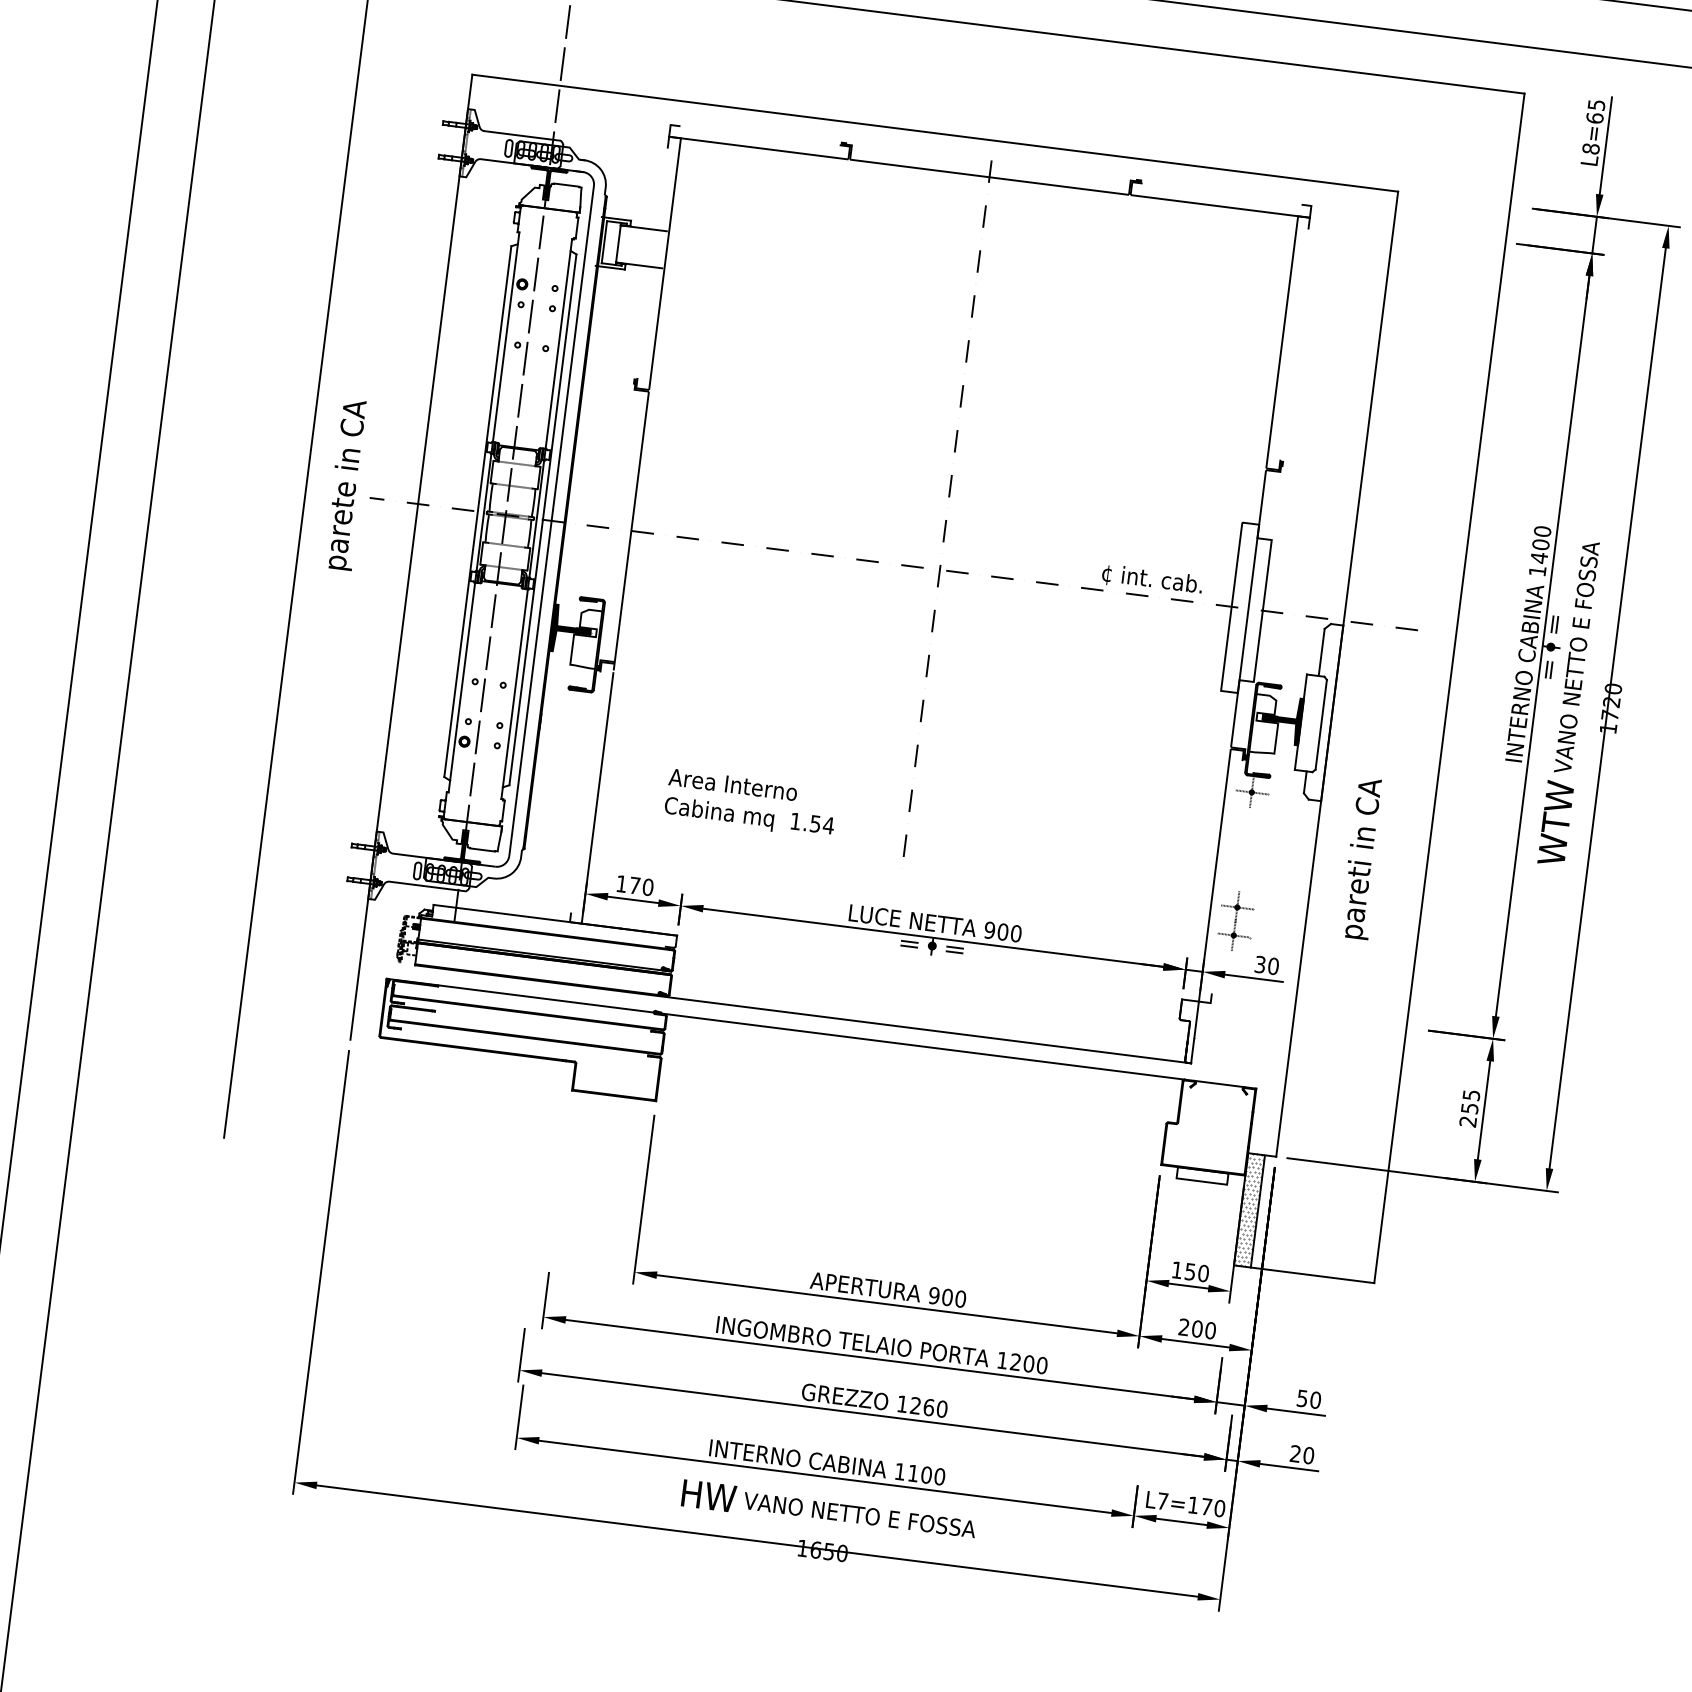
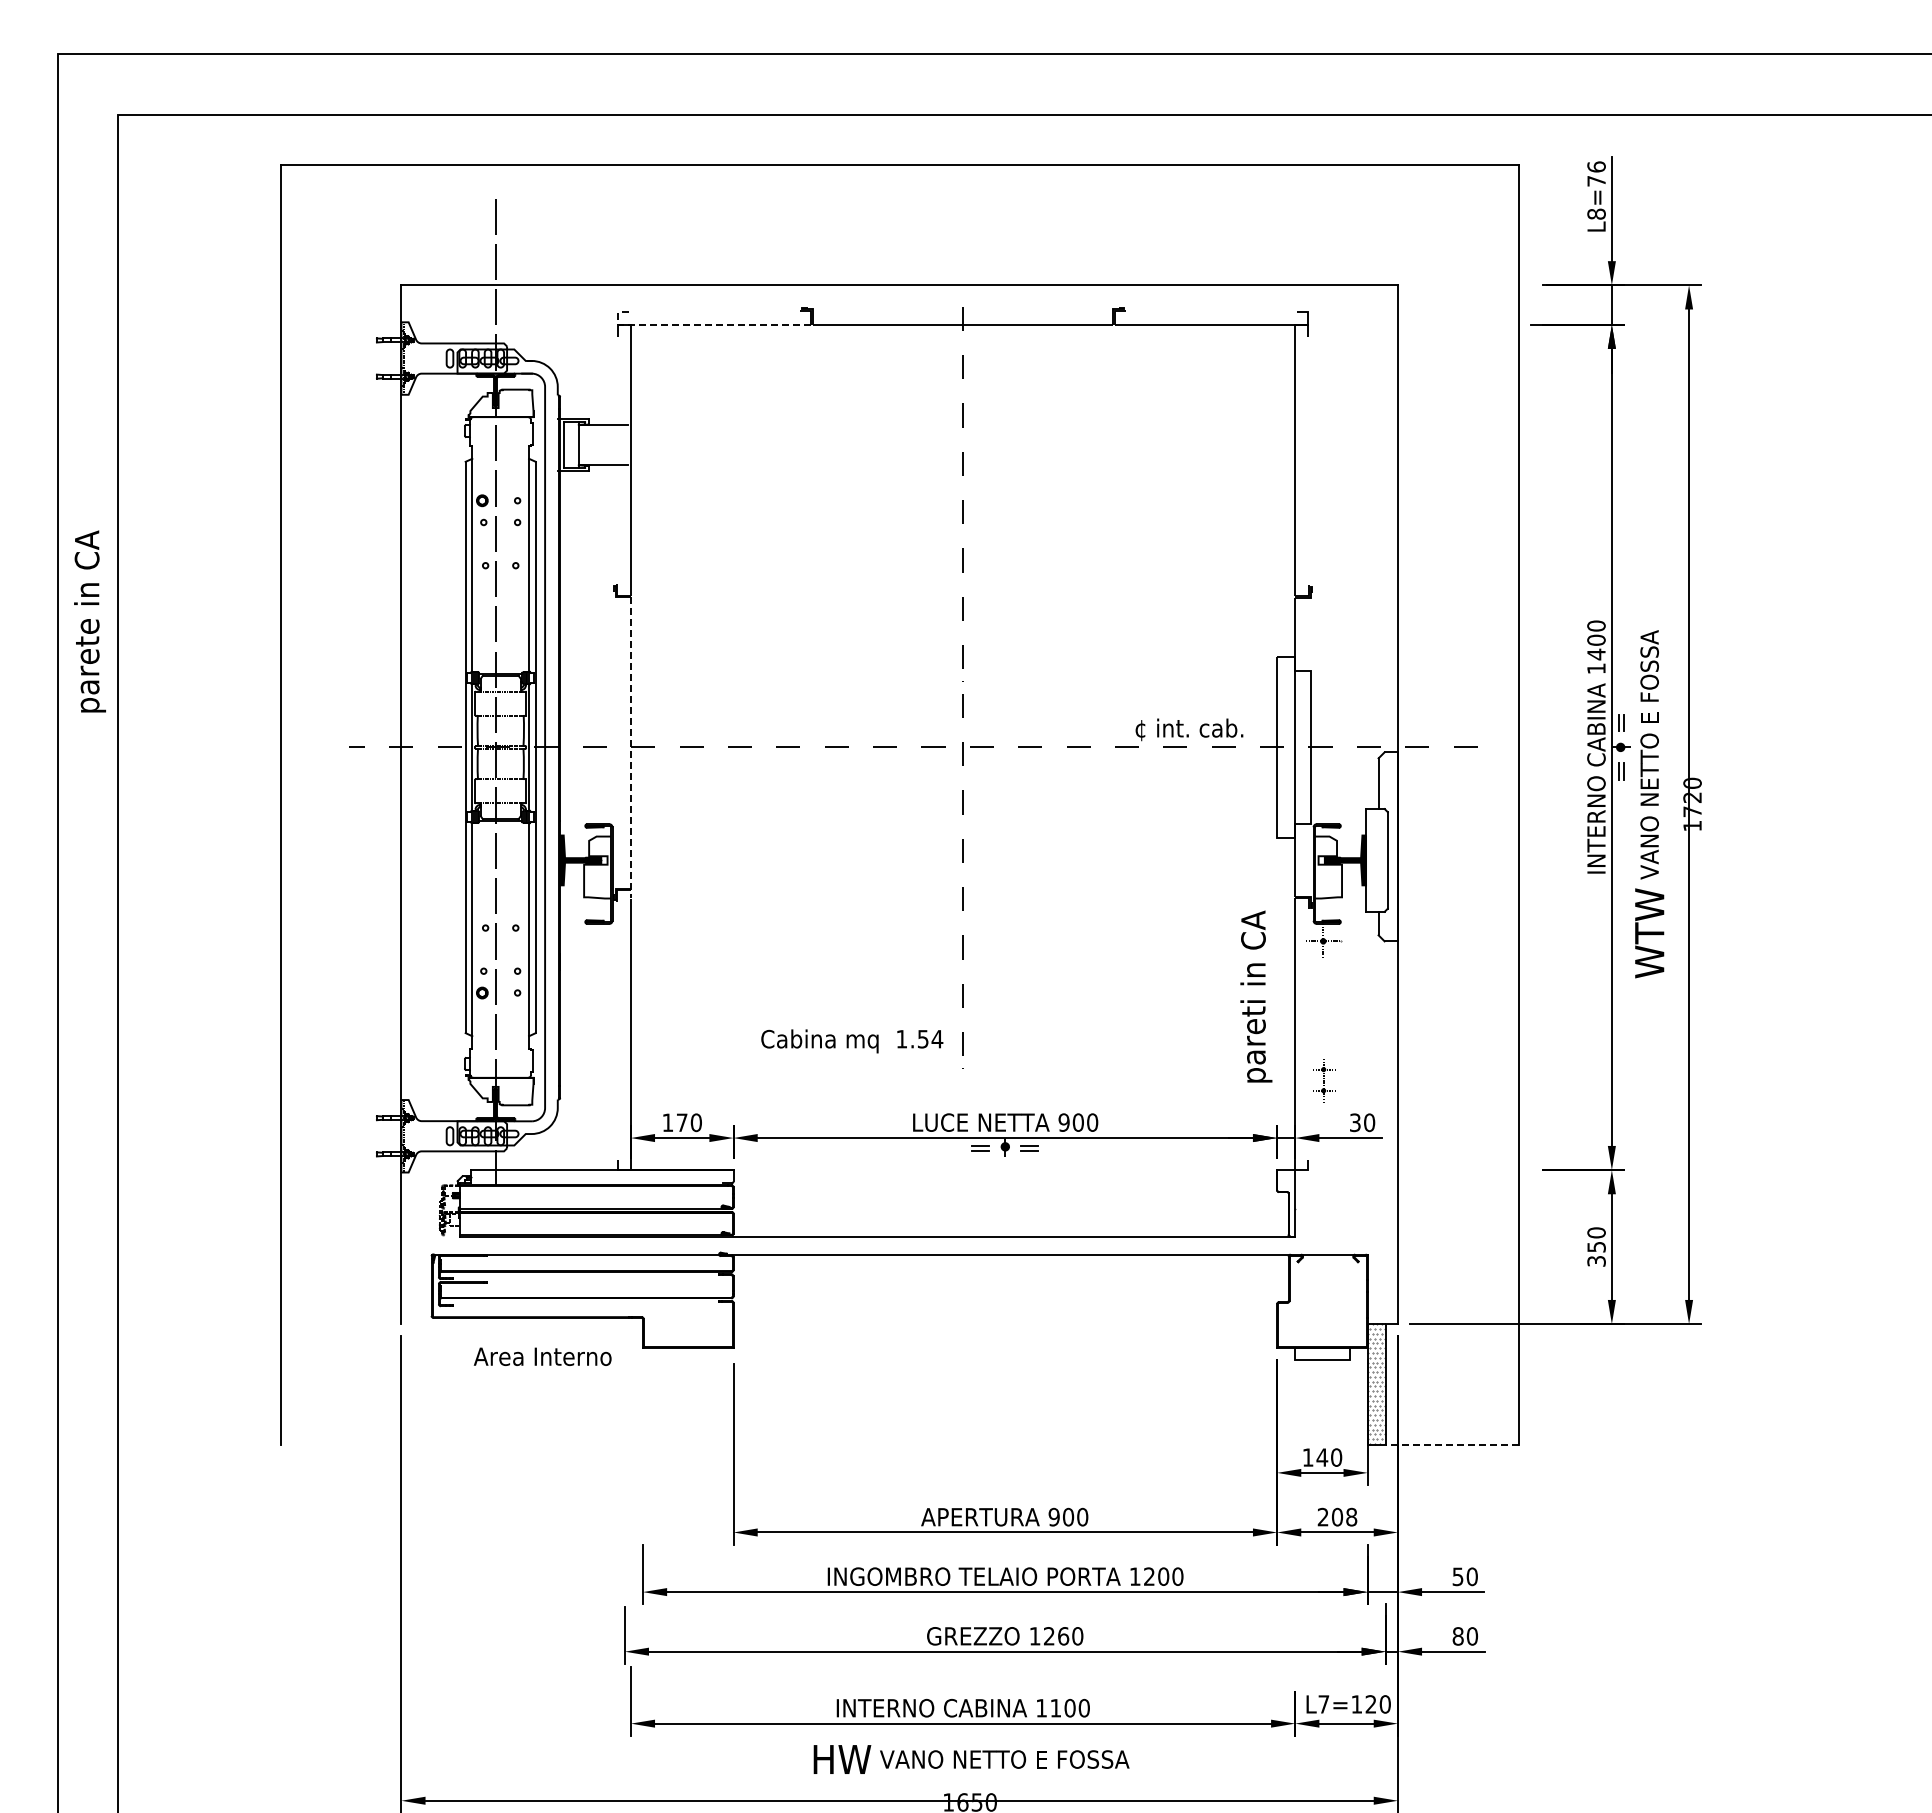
text: (1595, 111) -> (1596, 173), L8=65 -> L8=76
line: (746, 146) -> (701, 324), solid -> dashed
text: (347, 484) -> (89, 621), moved
line: (630, 531) -> (630, 748), solid -> dashed
text: (732, 784) -> (542, 1356), moved
text: (749, 817) -> (852, 1041), moved
text: (1363, 858) -> (1256, 996), moved
part: (1236, 920) -> (1324, 1079), size x0.7
text: (1469, 1107) -> (1596, 1246), 255 -> 350
text: (1190, 1271) -> (1322, 1457), 150 -> 140
line: (1311, 1274) -> (1451, 1444), solid -> dashed
text: (1210, 1330) -> (1351, 1517), 200 -> 208
text: (1294, 1453) -> (1457, 1636), 20 -> 80
text: (1206, 1506) -> (1370, 1704), L7=170 -> L7=120

